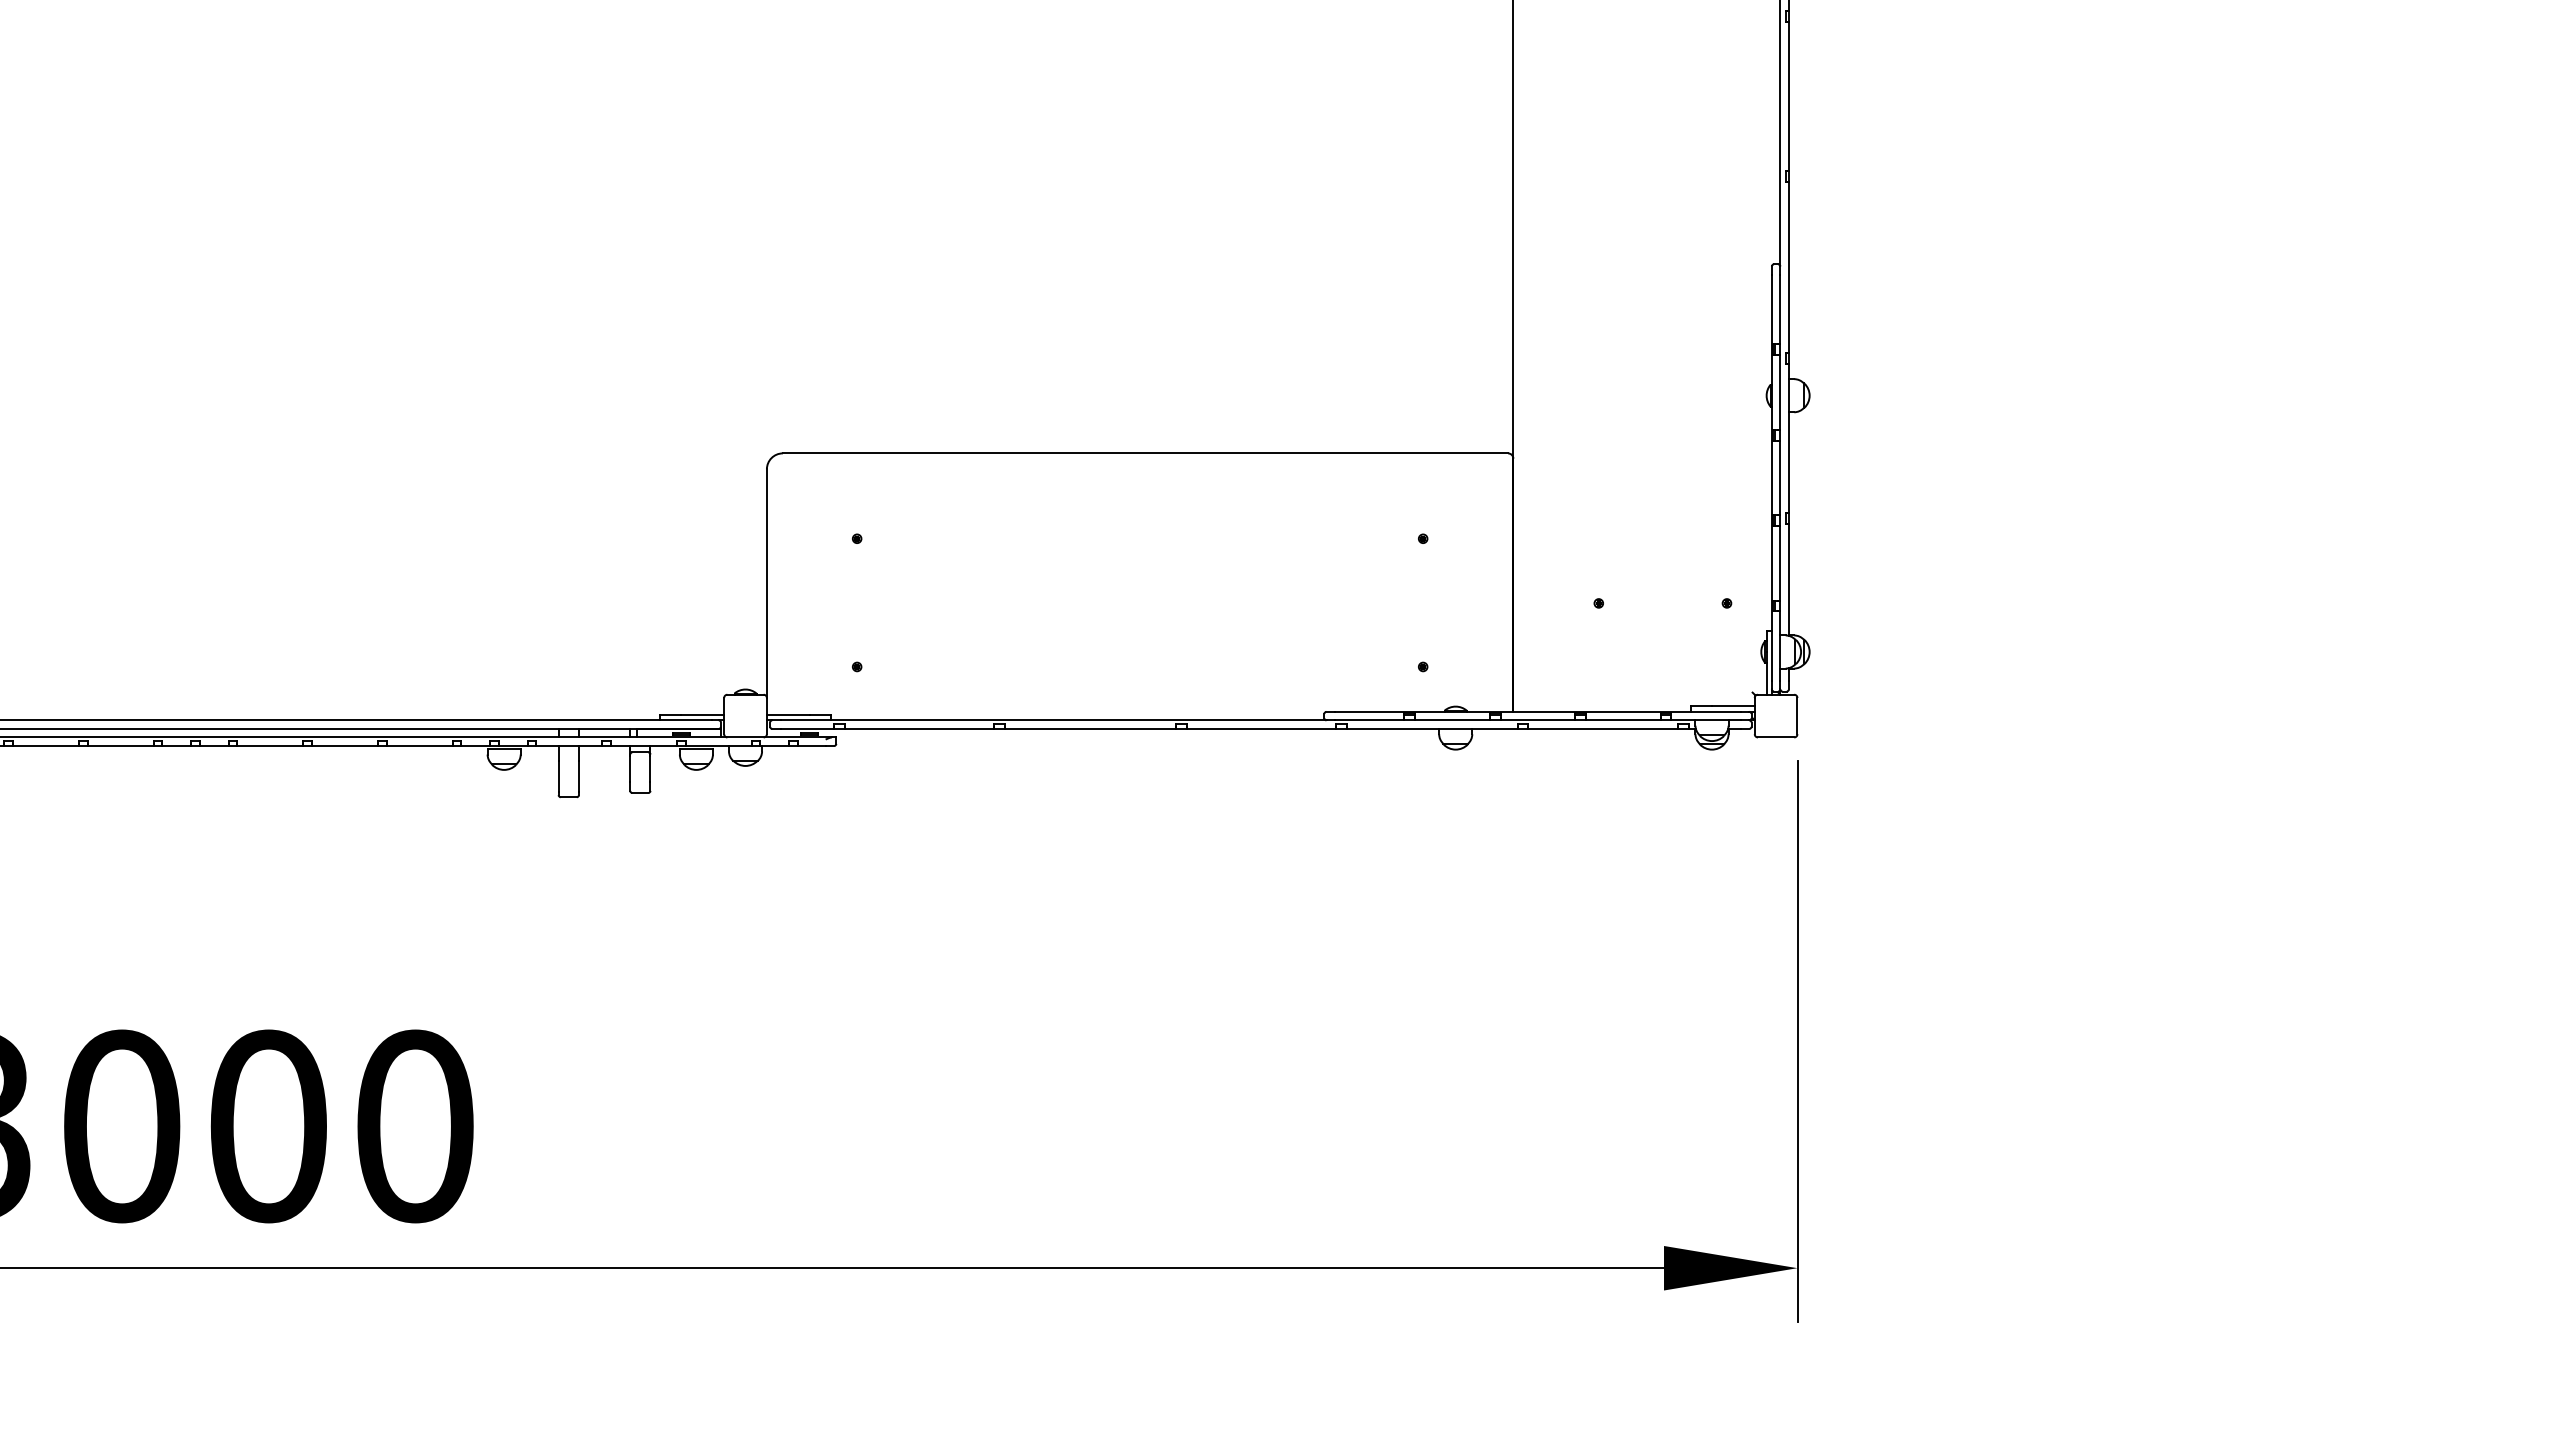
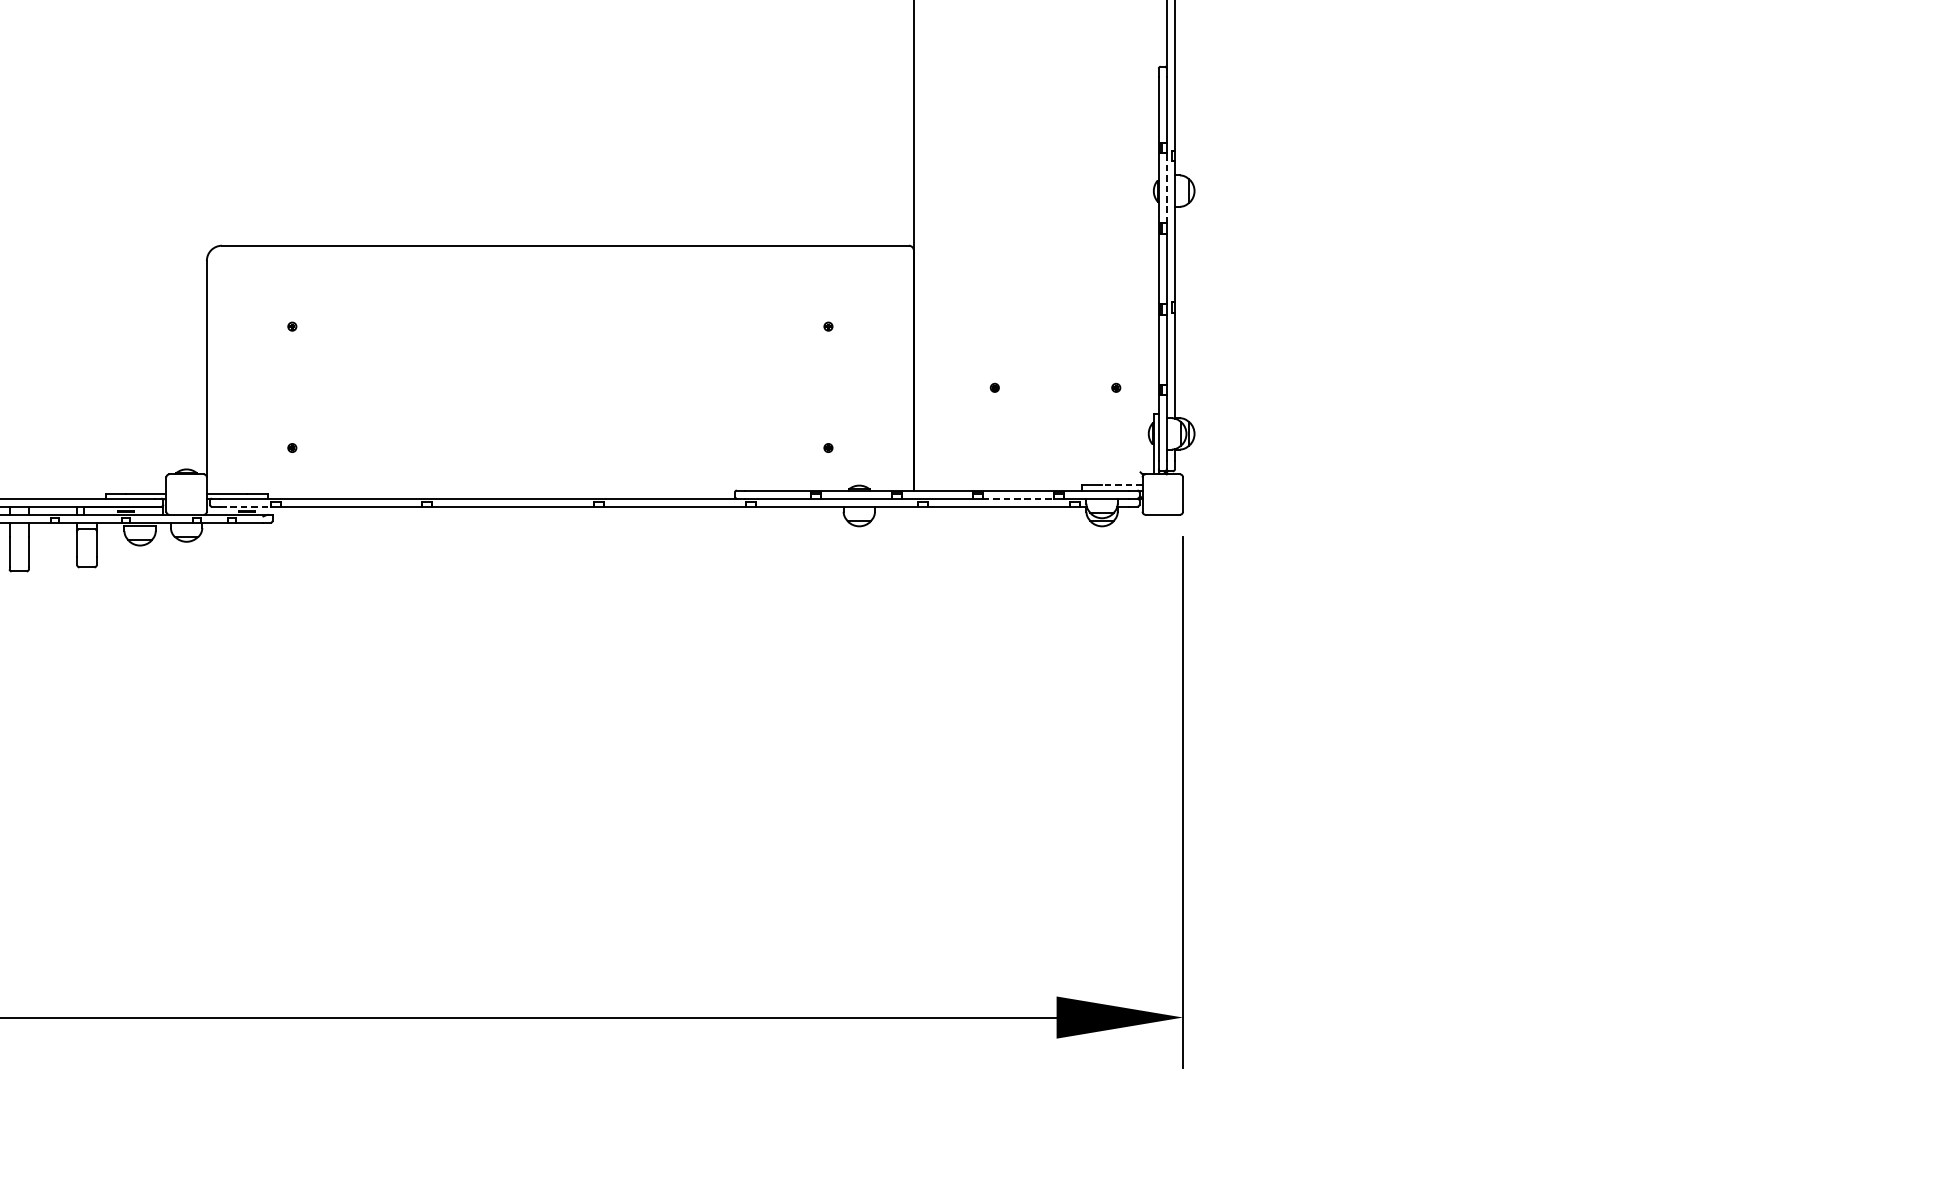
line: (1780, 392) -> (1166, 188), solid -> dashed
line: (1732, 706) -> (1121, 485), solid -> dashed
line: (1623, 720) -> (1018, 498), solid -> dashed
line: (807, 728) -> (245, 506), solid -> dashed

